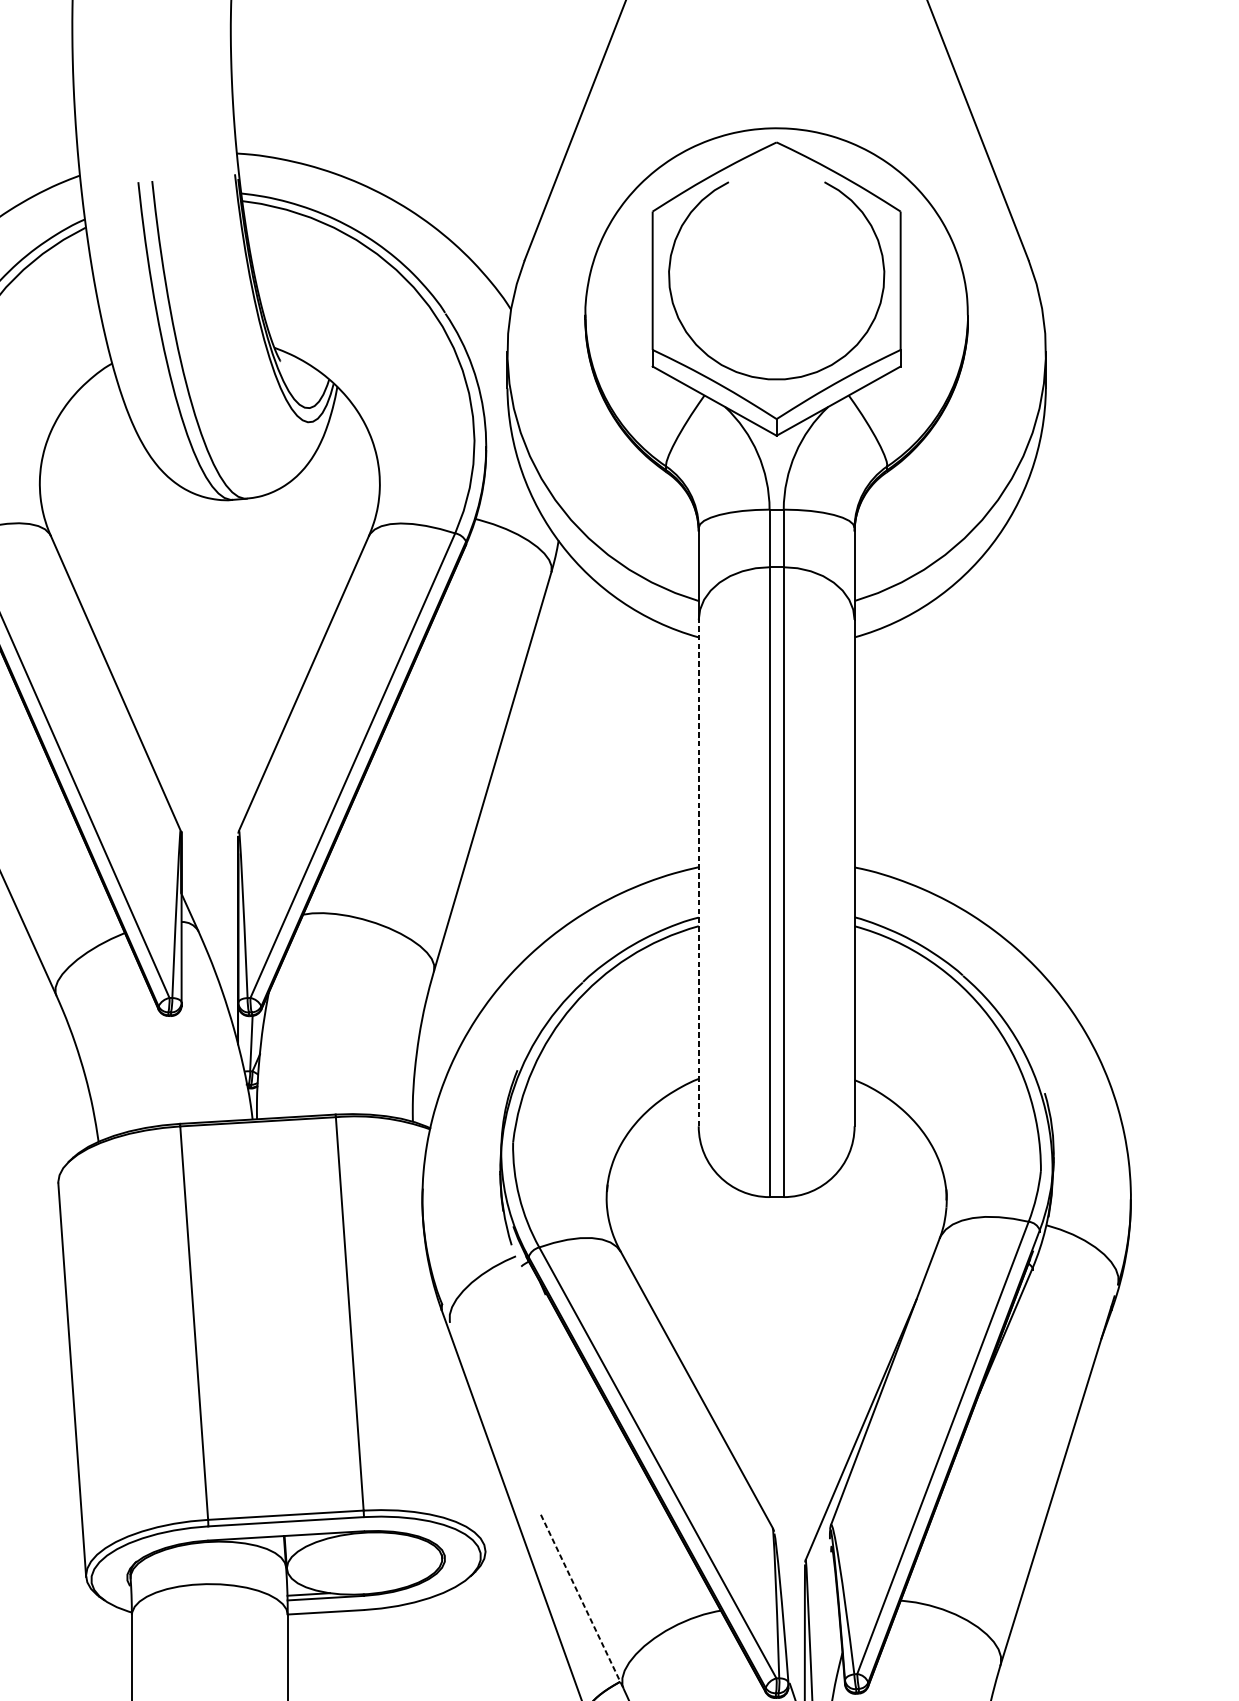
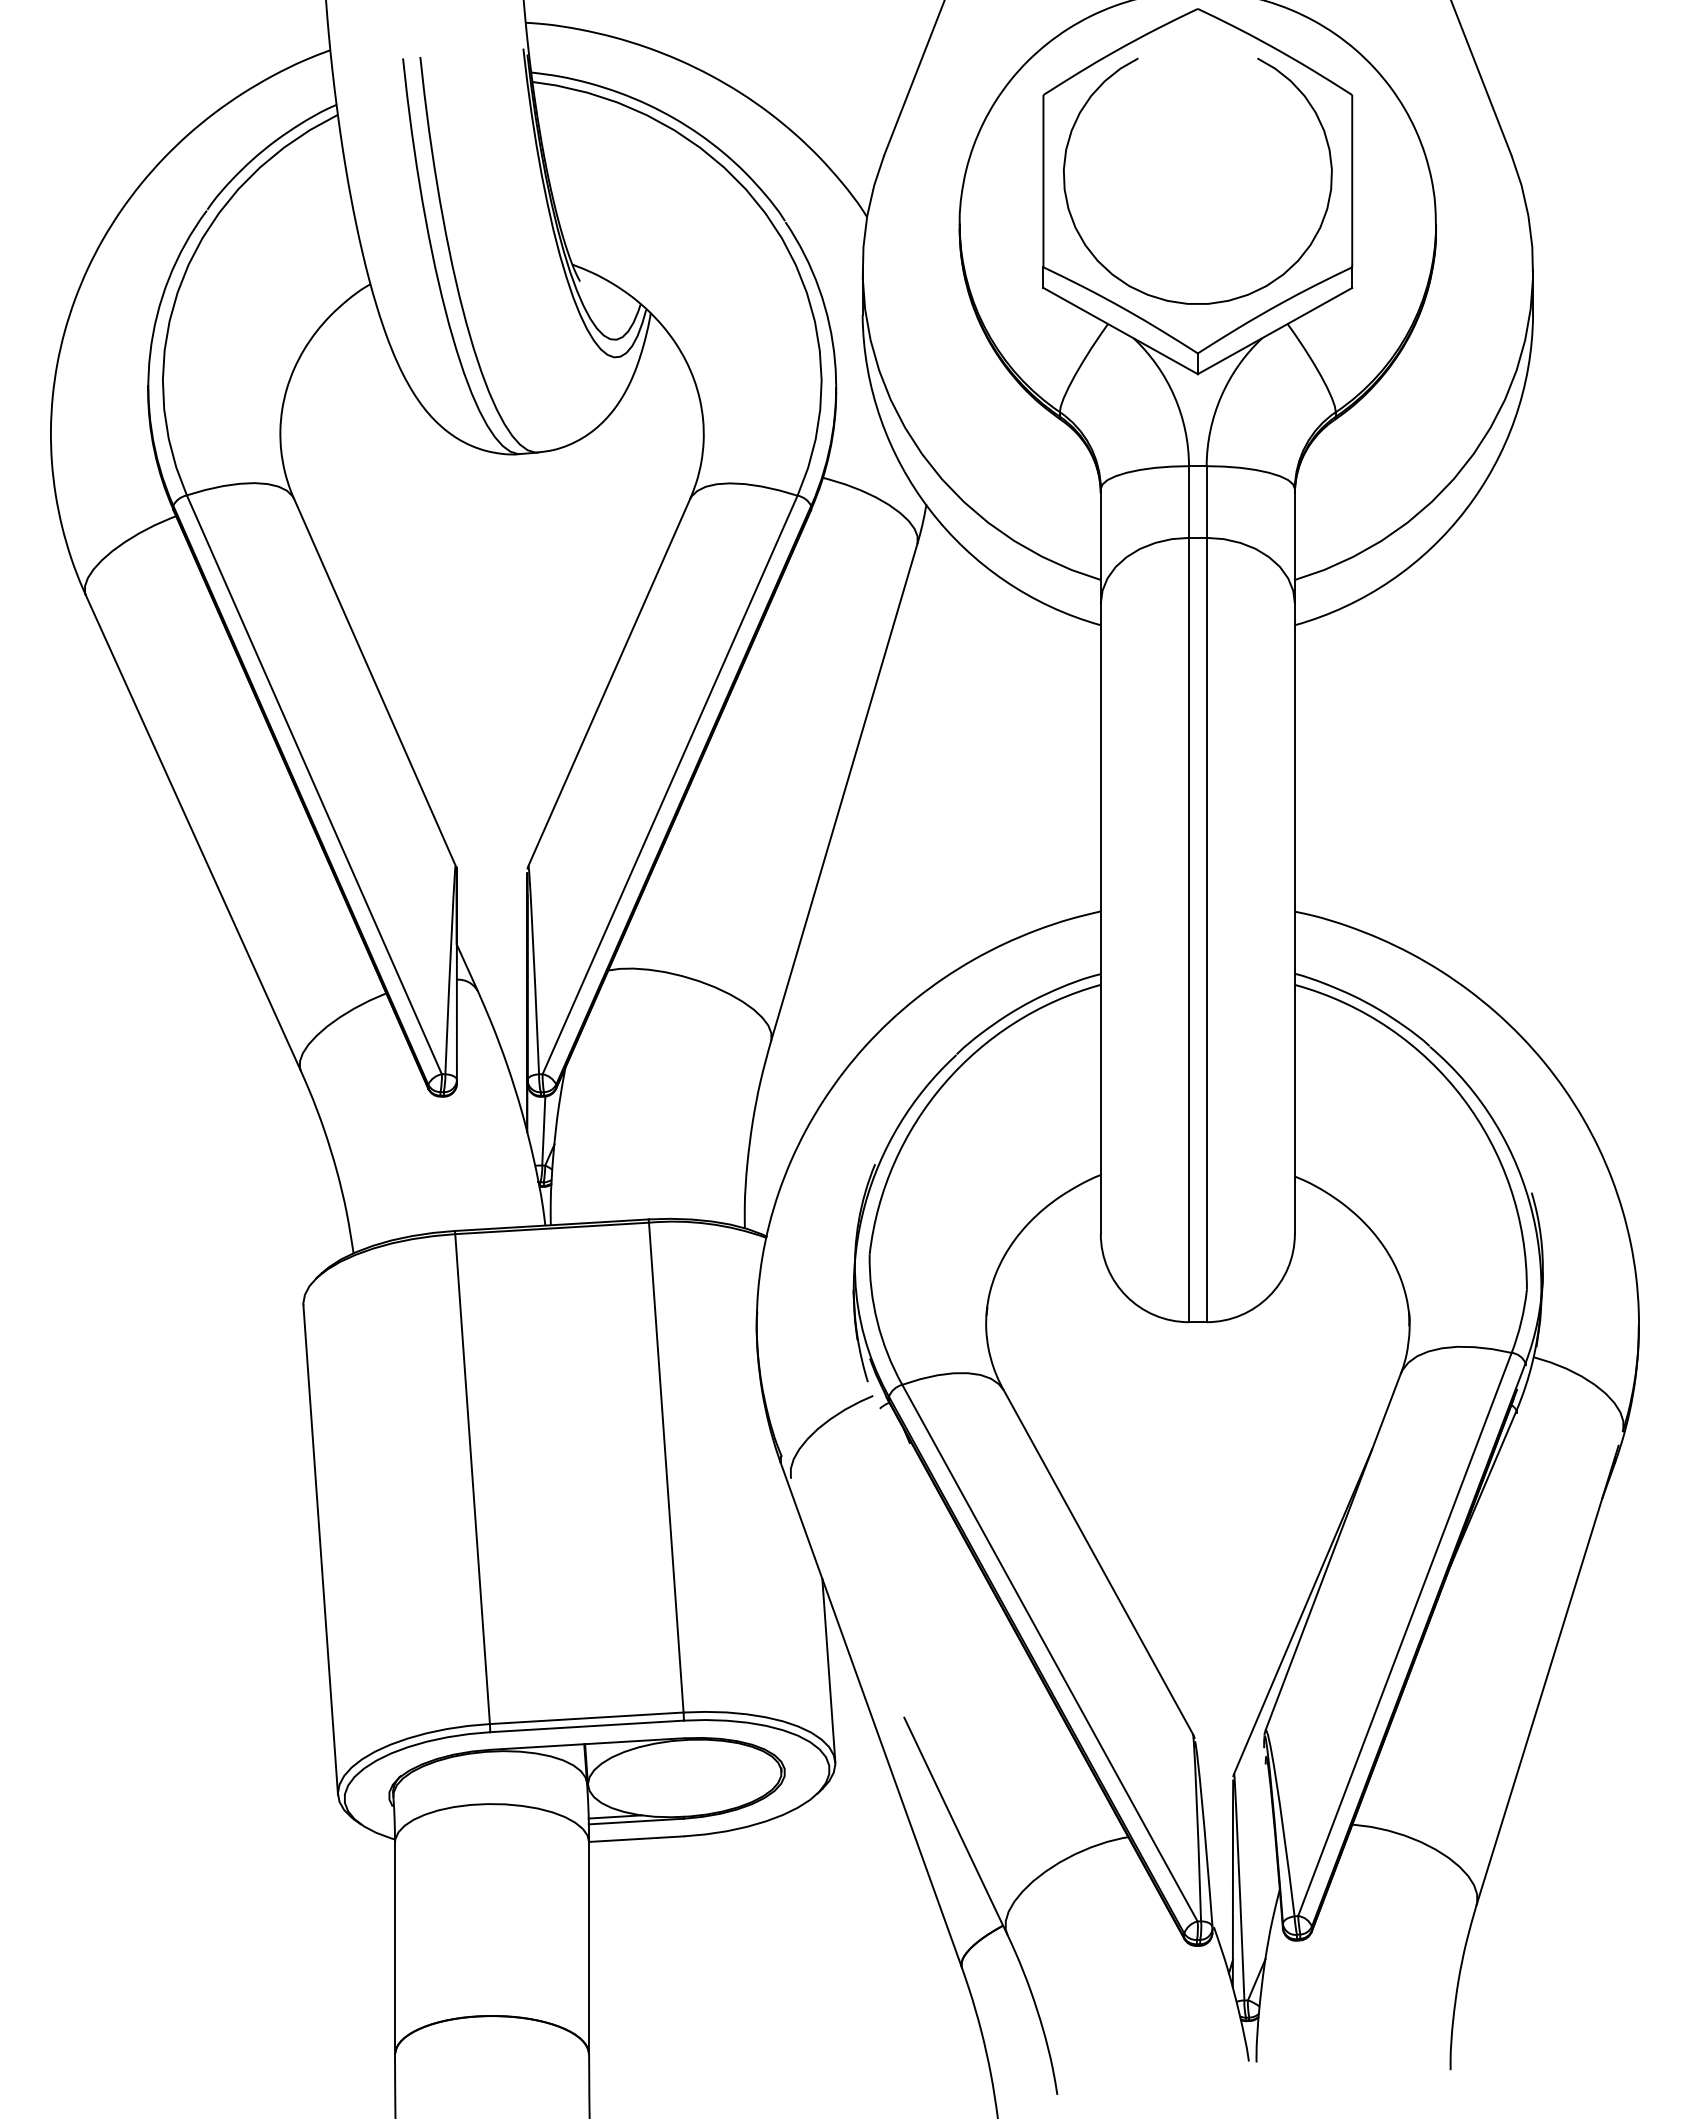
line: (698, 872) -> (1100, 918), dashed -> solid
line: (480, 1476) -> (828, 1670), added
line: (582, 1602) -> (956, 1826), dashed -> solid

